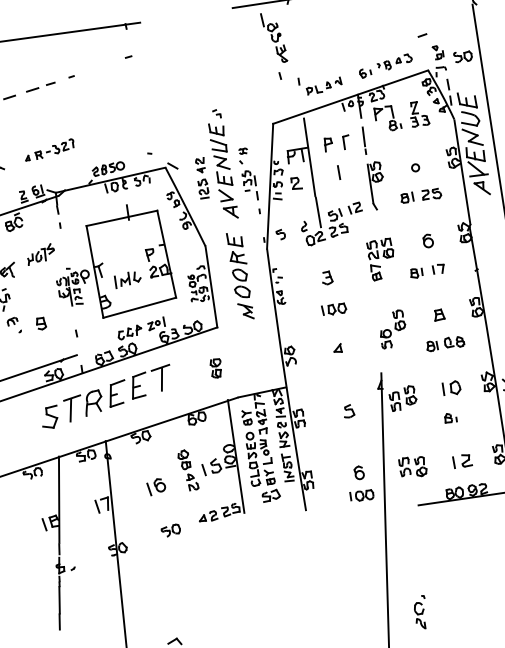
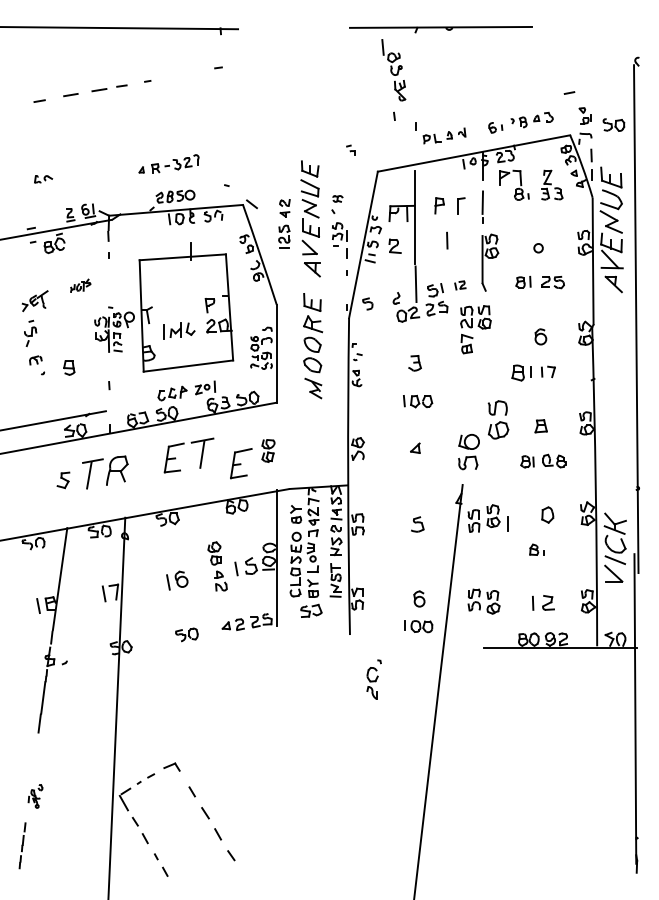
part: (216, 113) -> (350, 149), moved
part: (49, 149) -> (168, 163), moved
part: (355, 208) -> (460, 285), size x0.7
part: (40, 254) -> (80, 285), size x0.6
part: (381, 259) -> (475, 329), moved
part: (415, 272) -> (520, 372), size x1.4
part: (392, 328) -> (483, 434), size x1.6
line: (442, 389) -> (507, 523), moved
part: (117, 393) -> (241, 463), moved
part: (50, 417) -> (63, 480), size x0.6
part: (420, 612) -> (373, 679), moved

